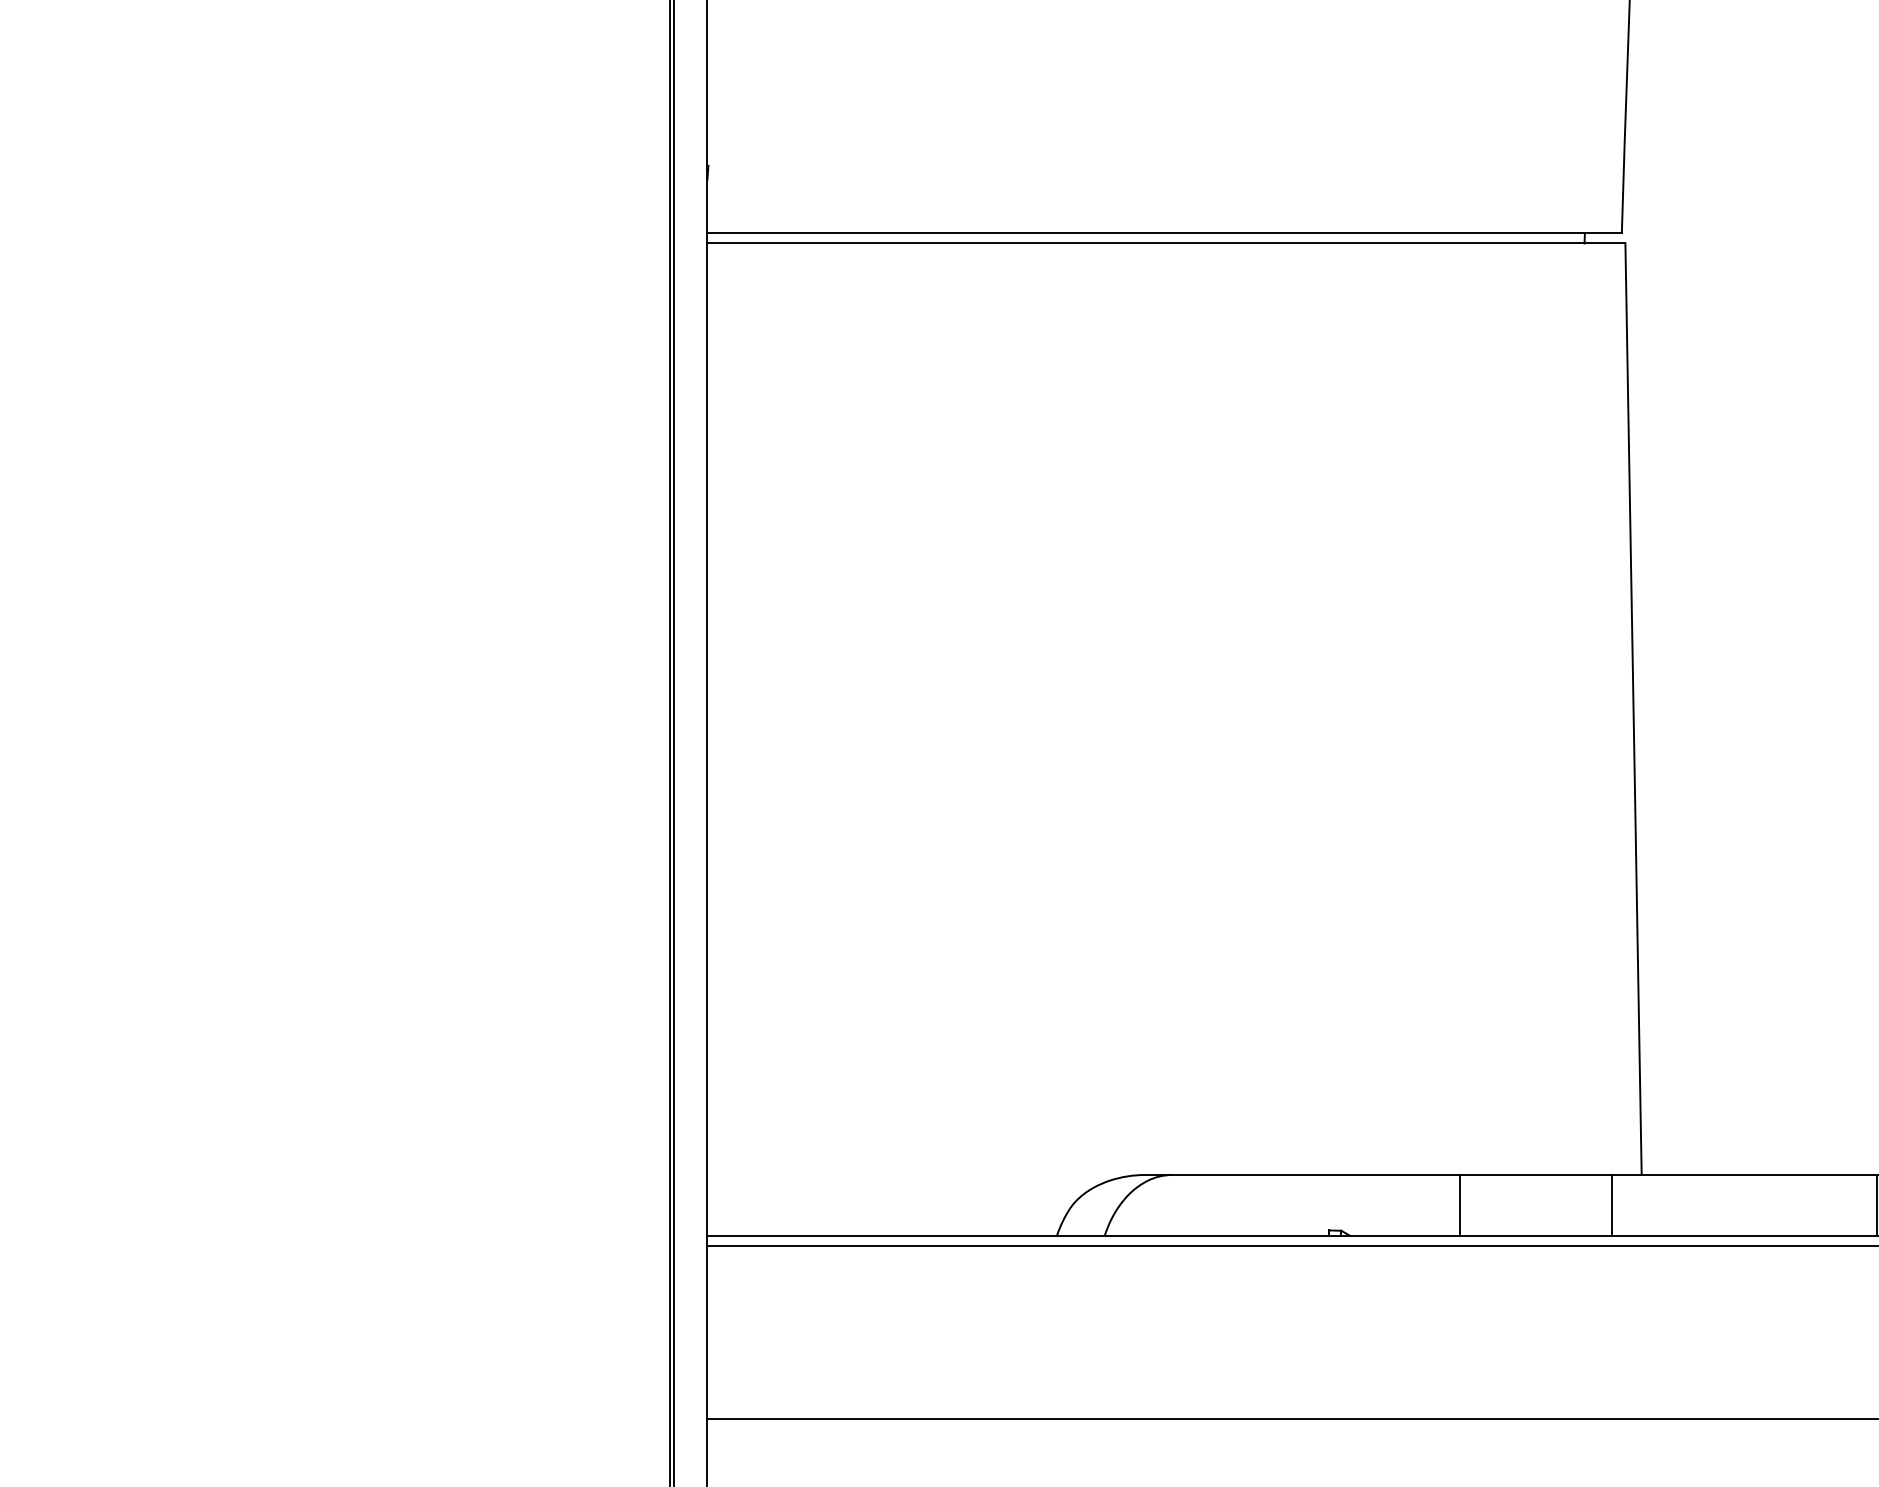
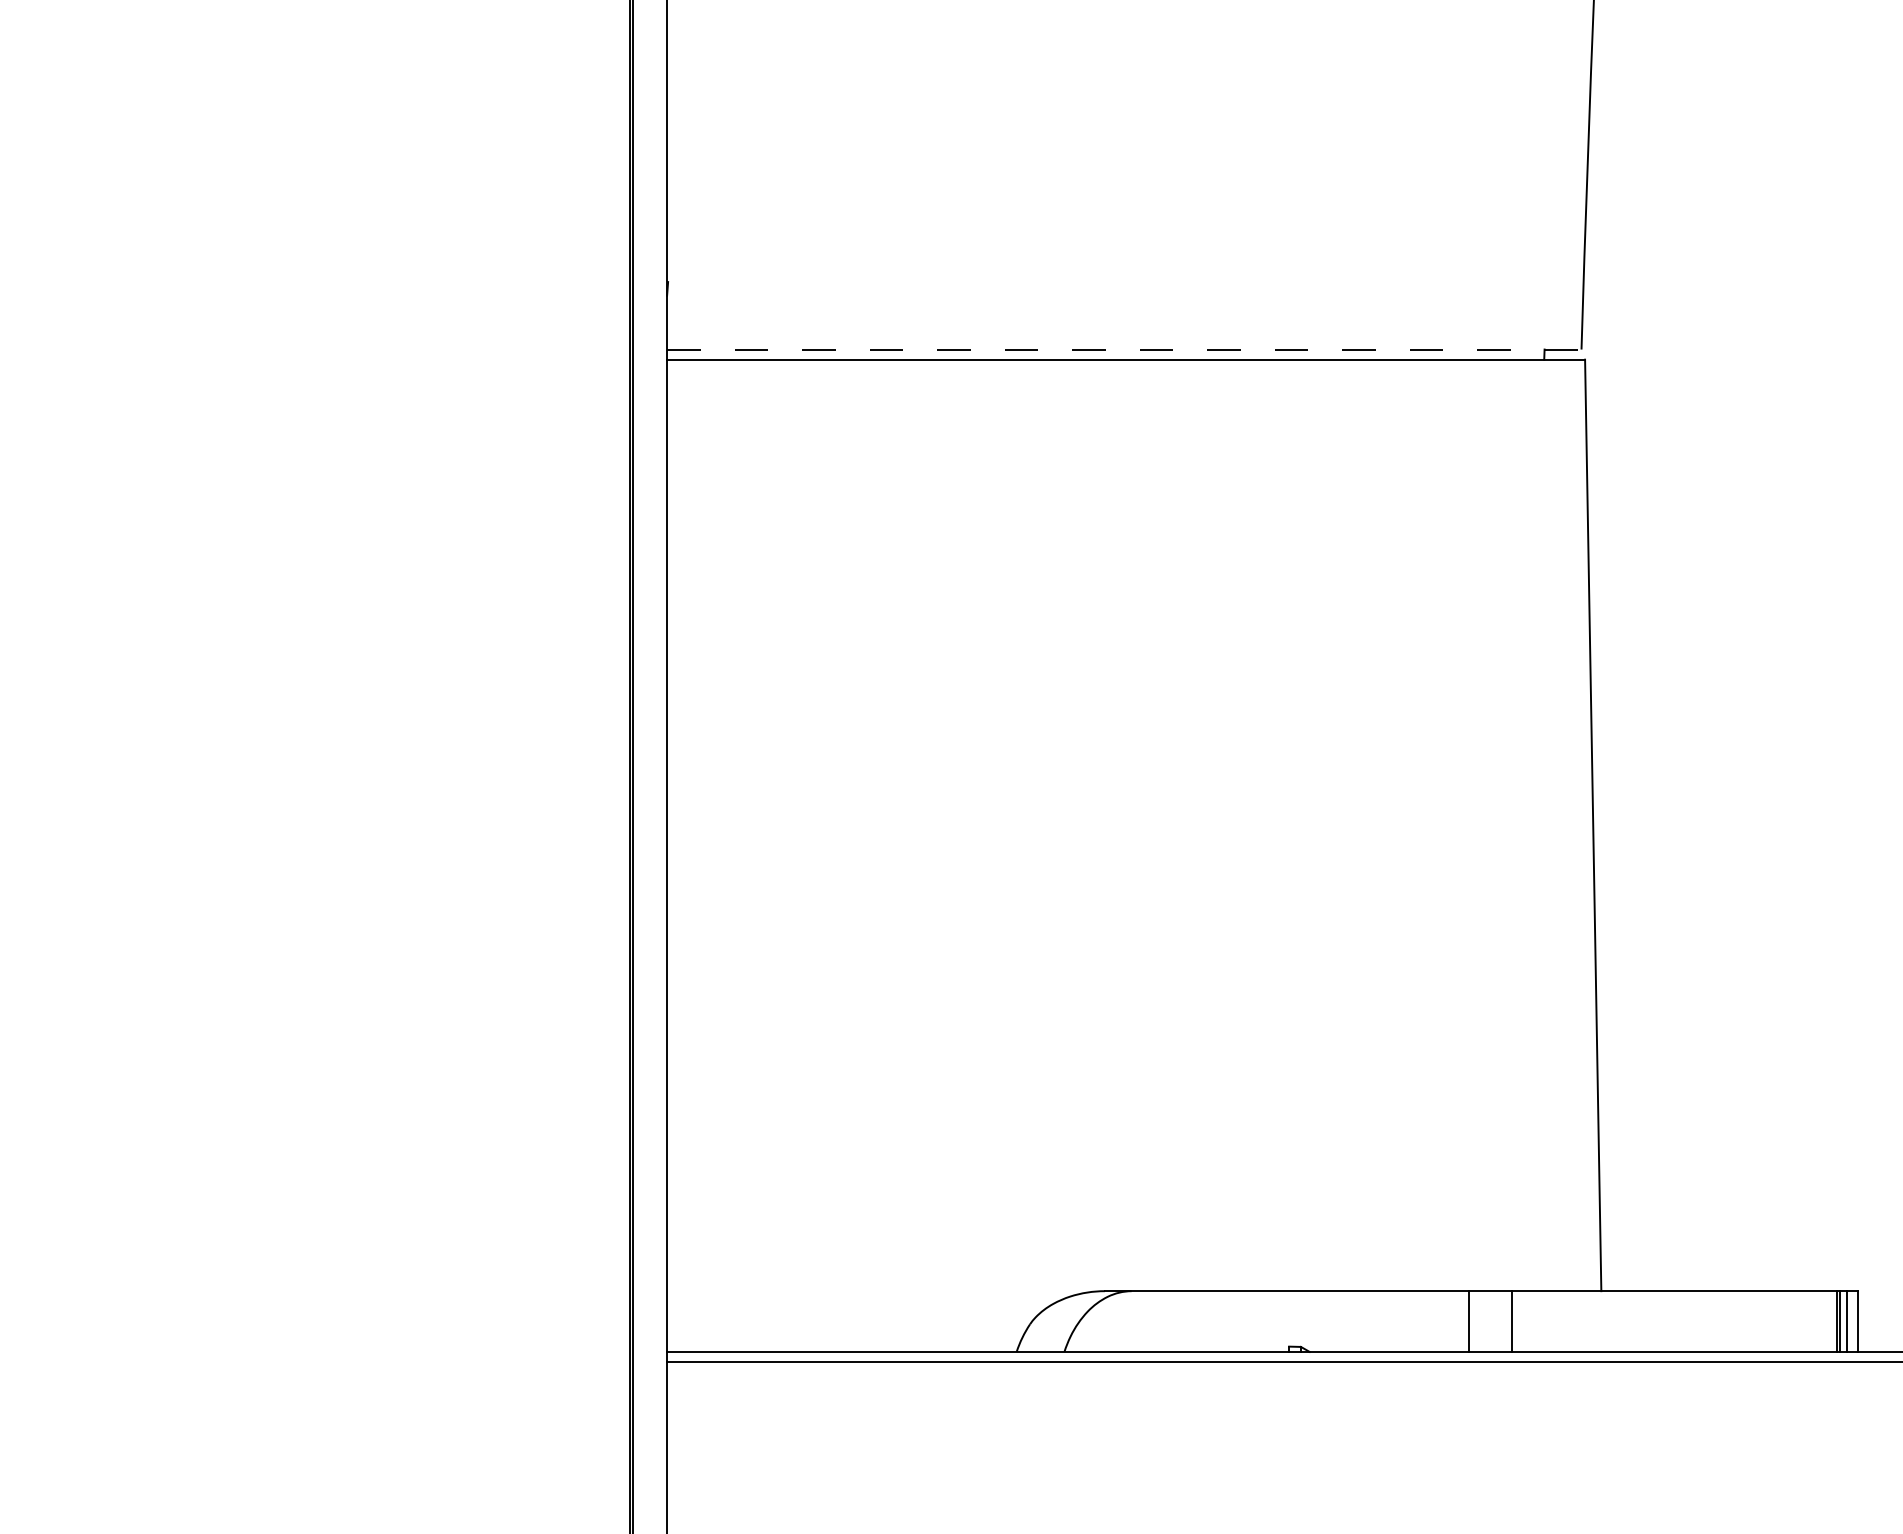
line: (1164, 233) -> (1124, 349), solid -> dashed
line: (1459, 1205) -> (1468, 1321), moved
line: (1612, 1205) -> (1512, 1321), moved

